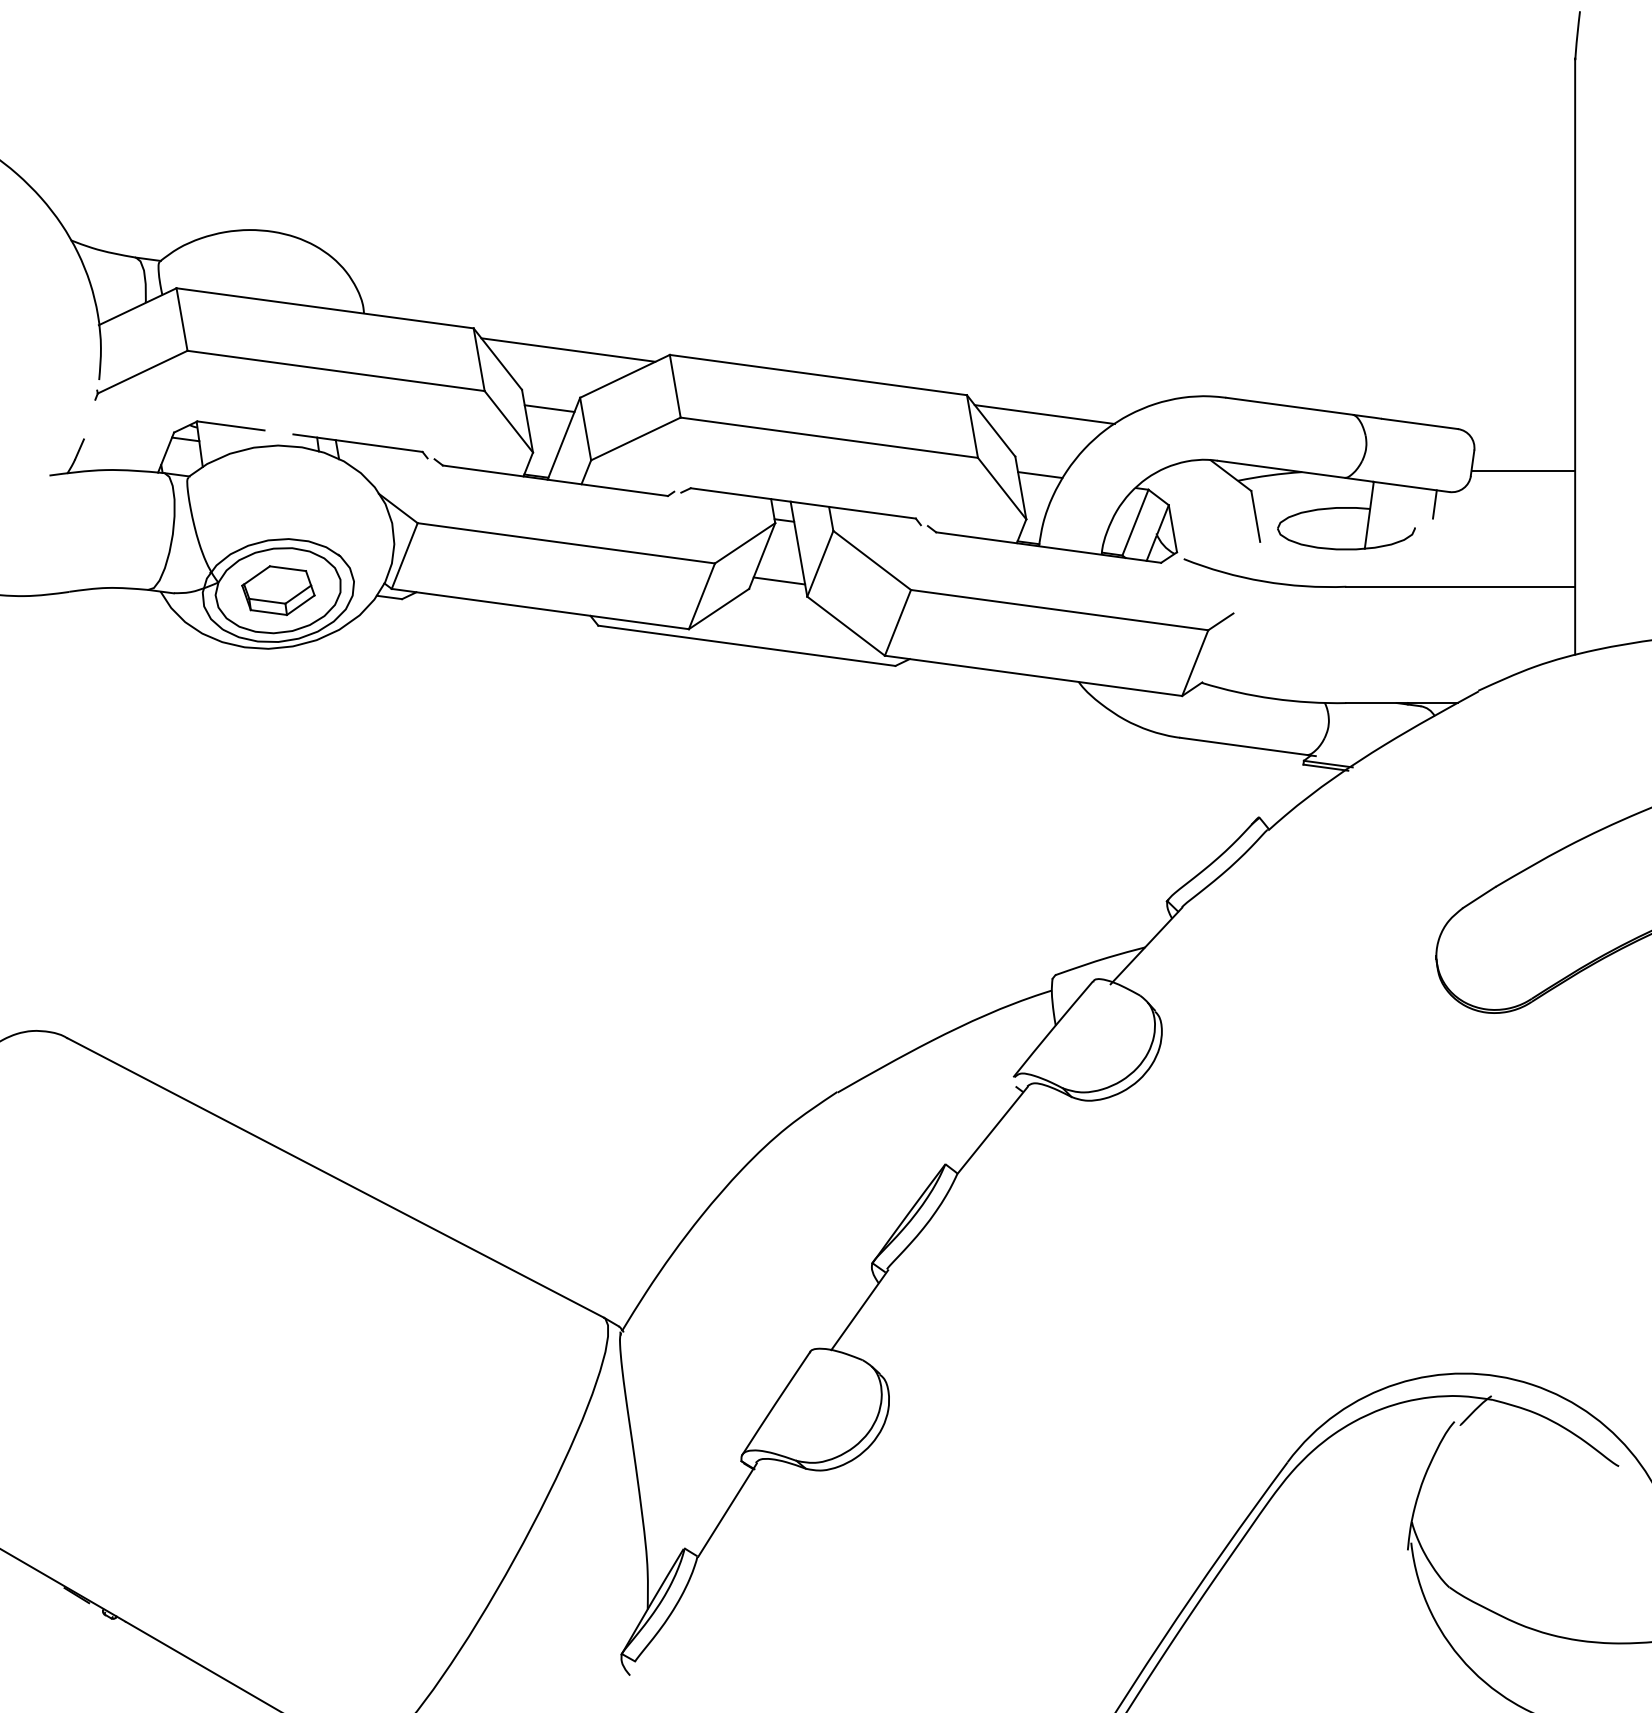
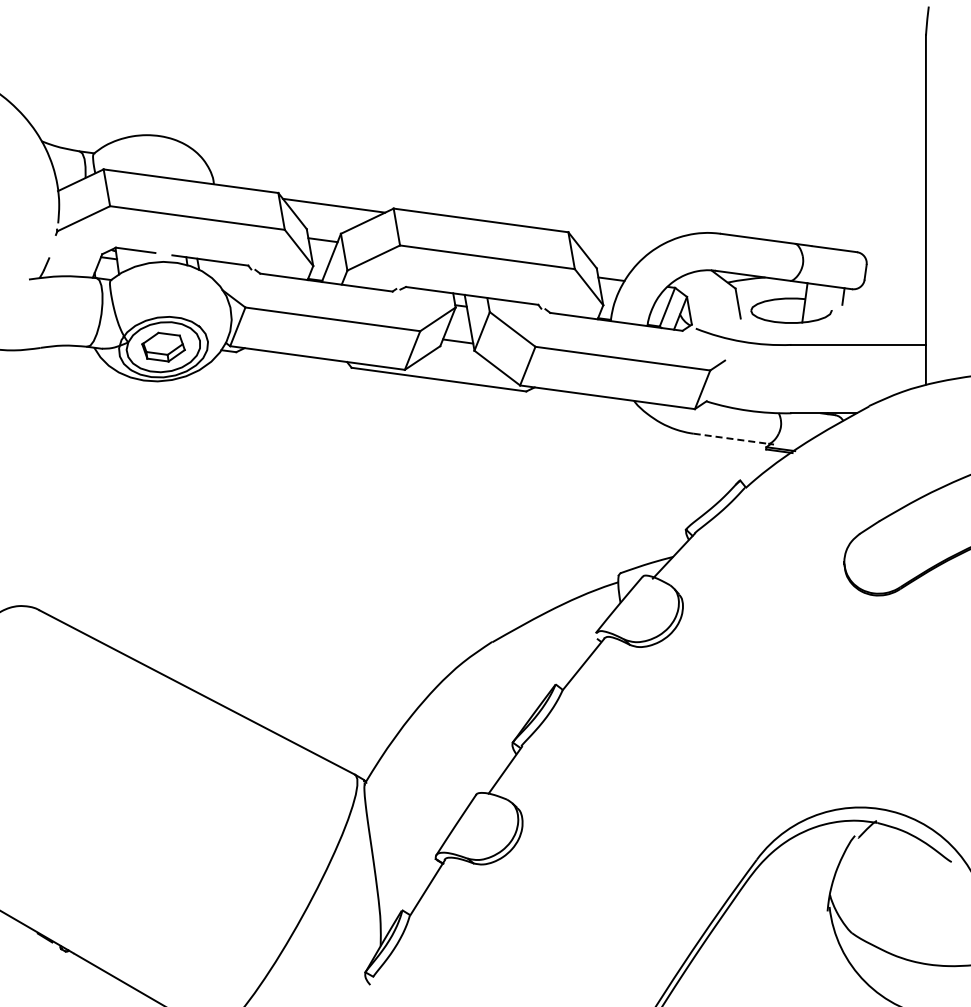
line: (1043, 414) -> (613, 243), removed
line: (1523, 470) -> (895, 276), removed
line: (1244, 745) -> (731, 438), solid -> dashed

